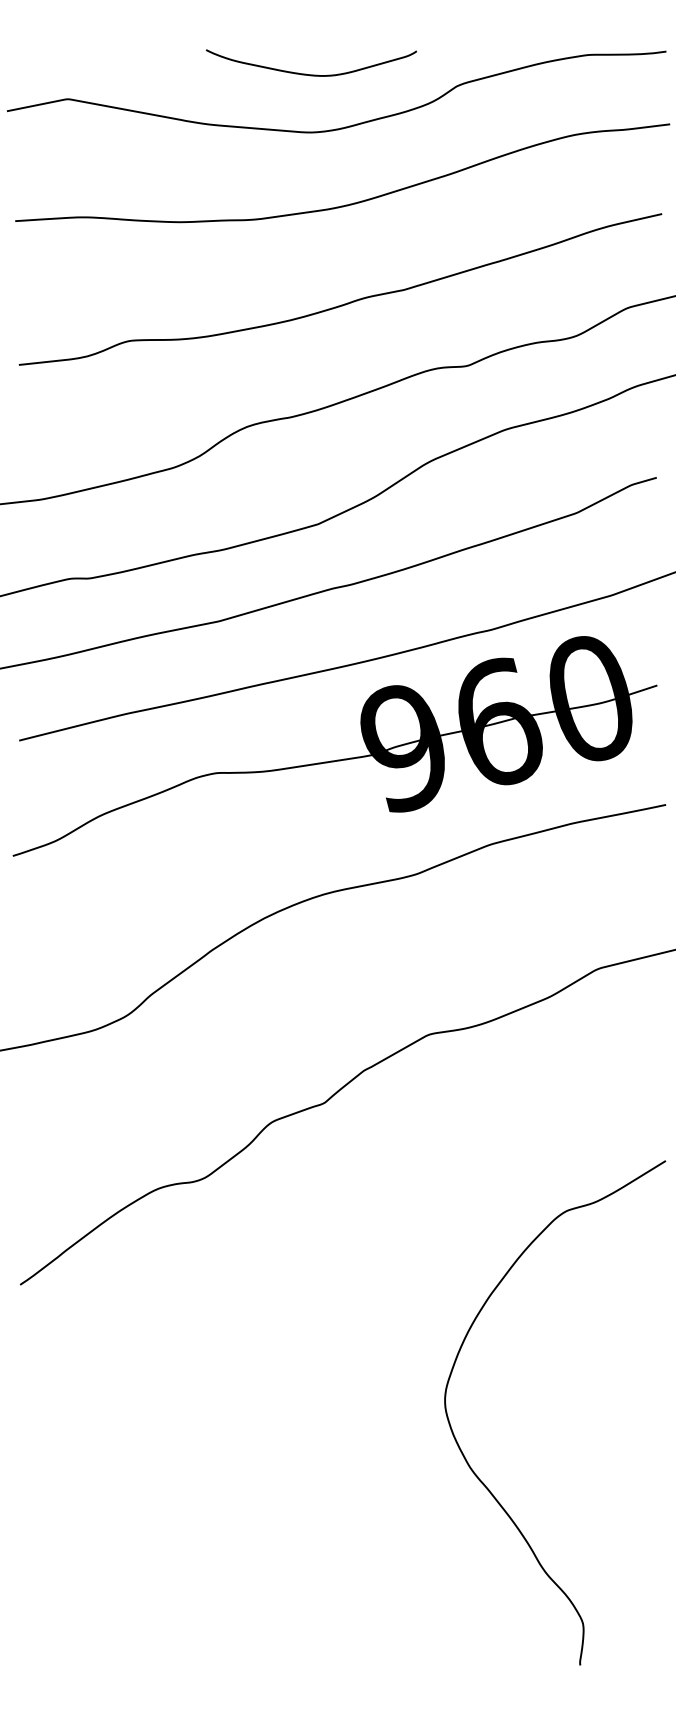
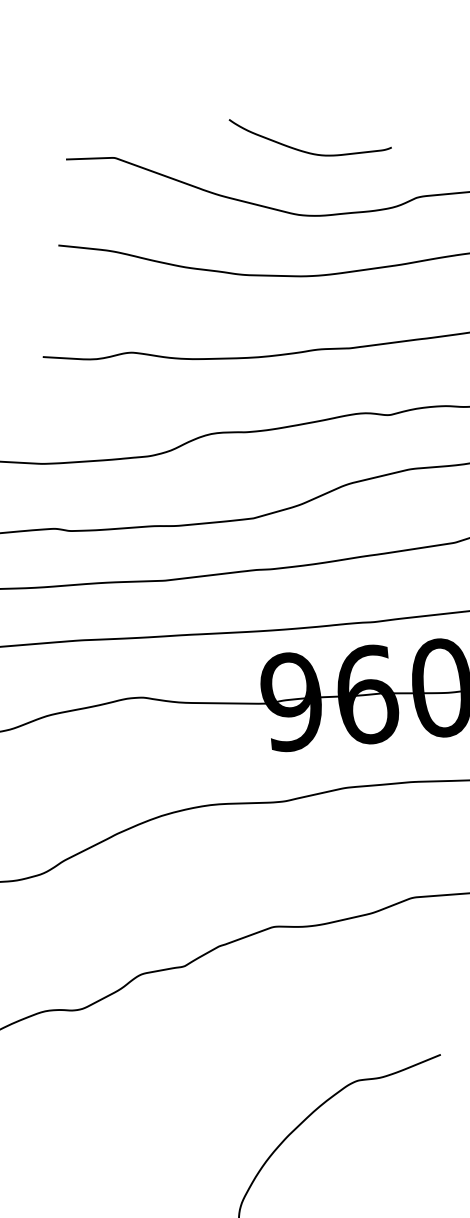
curve: (311, 74) -> (307, 152), moved

